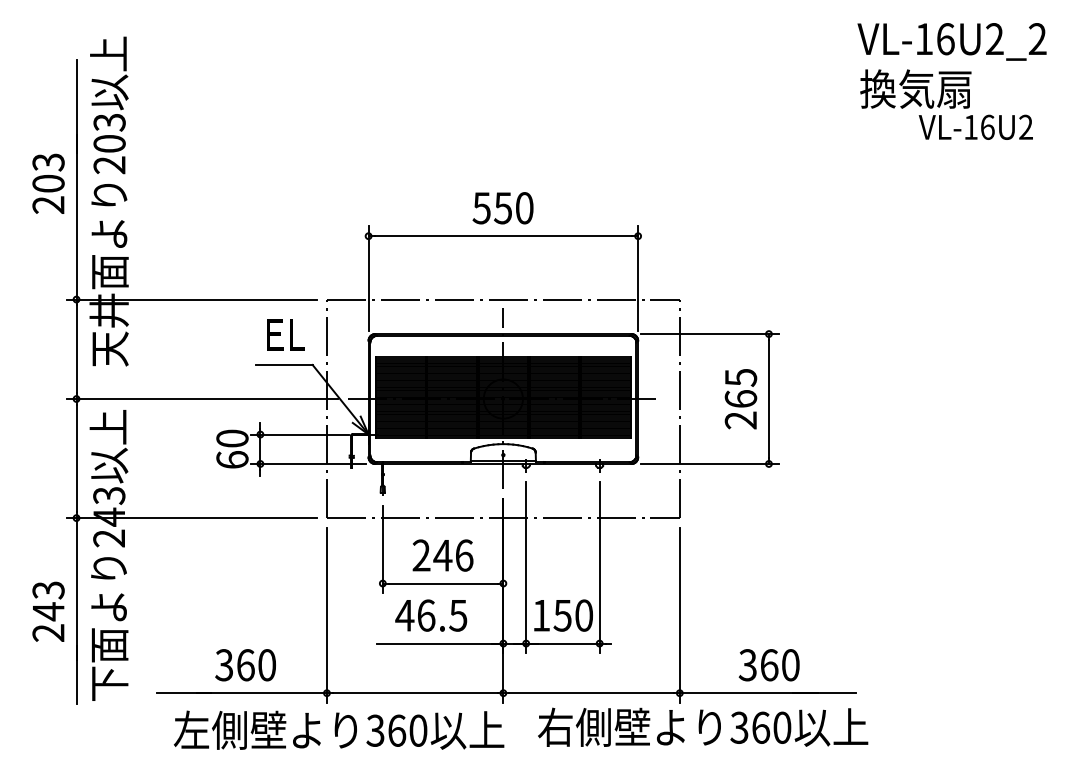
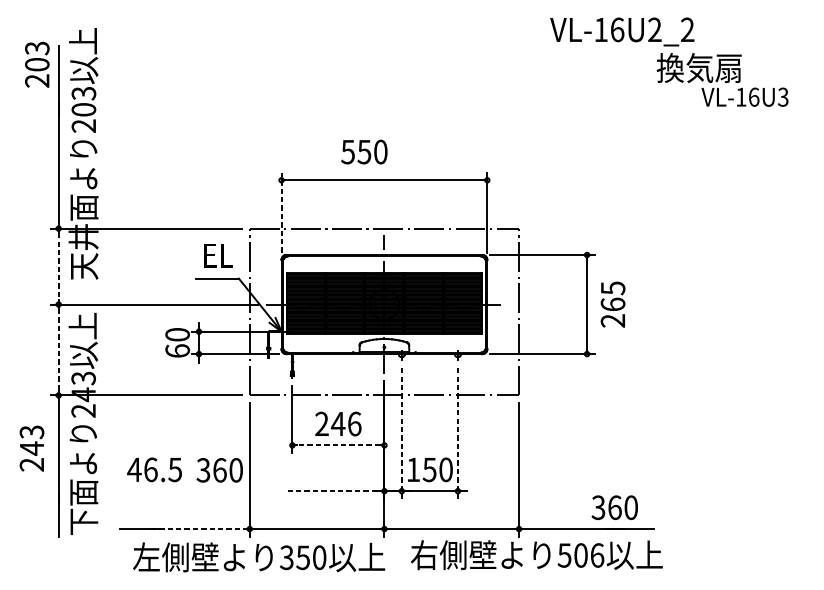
text: (951, 41) -> (621, 31), moved
text: (1025, 127) -> (782, 97), VL-16U2 -> VL-16U3
text: (48, 183) -> (37, 64), moved
text: (502, 208) -> (363, 152), moved
line: (368, 278) -> (281, 212), solid -> dashed
line: (76, 349) -> (58, 266), solid -> dashed
text: (740, 399) -> (612, 304), moved
line: (76, 458) -> (58, 349), solid -> dashed
line: (526, 567) -> (402, 433), solid -> dashed
line: (599, 567) -> (457, 433), solid -> dashed
line: (442, 583) -> (337, 445), solid -> dashed
text: (48, 611) -> (31, 448), moved
text: (431, 615) -> (154, 469), moved
line: (440, 643) -> (336, 491), solid -> dashed
text: (245, 665) -> (219, 470), moved
text: (768, 665) -> (614, 507), moved
line: (262, 693) -> (200, 529), solid -> dashed
text: (760, 727) -> (580, 555), 360 -> 506
text: (396, 730) -> (302, 557), 360 -> 350

